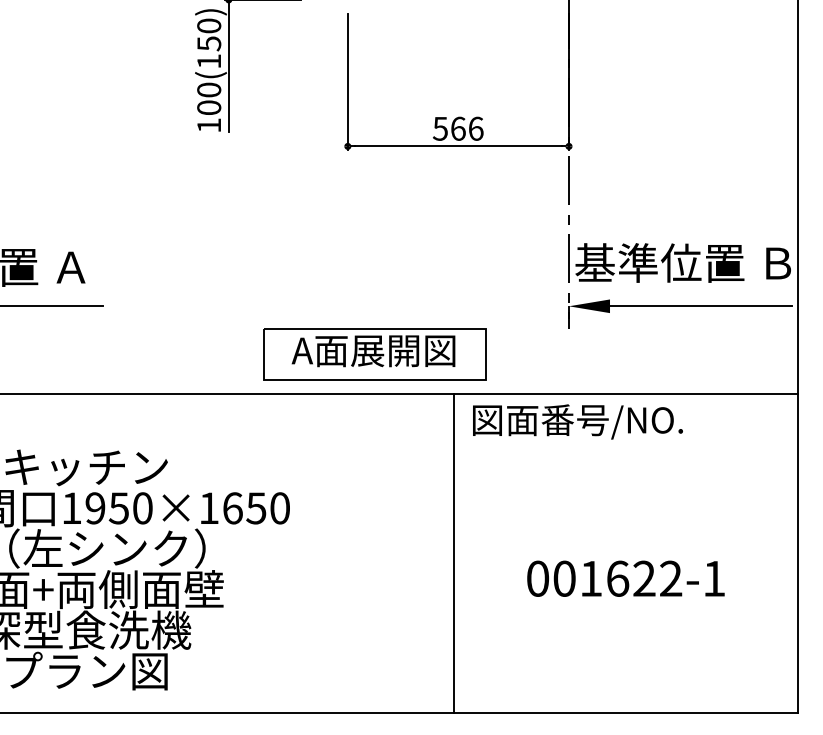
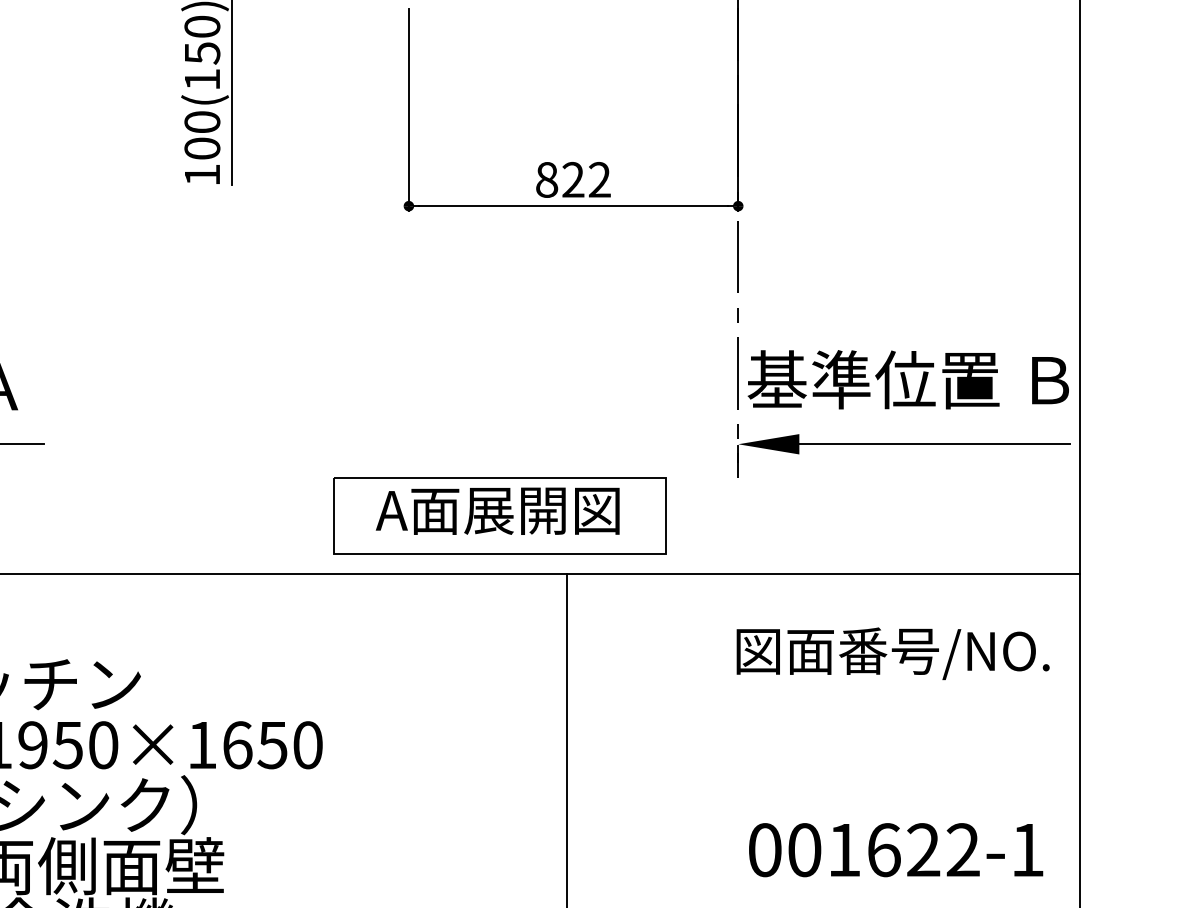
text: (457, 128) -> (572, 179), 566 -> 822
part: (374, 354) -> (499, 516), moved
text: (577, 421) -> (892, 653), moved
text: (625, 578) -> (895, 849), moved

